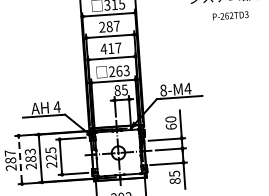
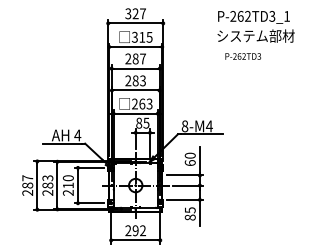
text: (230, 15) -> (243, 56), moved
text: (110, 48) -> (135, 80), 417 -> 283
text: (50, 153) -> (67, 181), 225 -> 210
line: (20, 159) -> (37, 185), dashed -> solid

